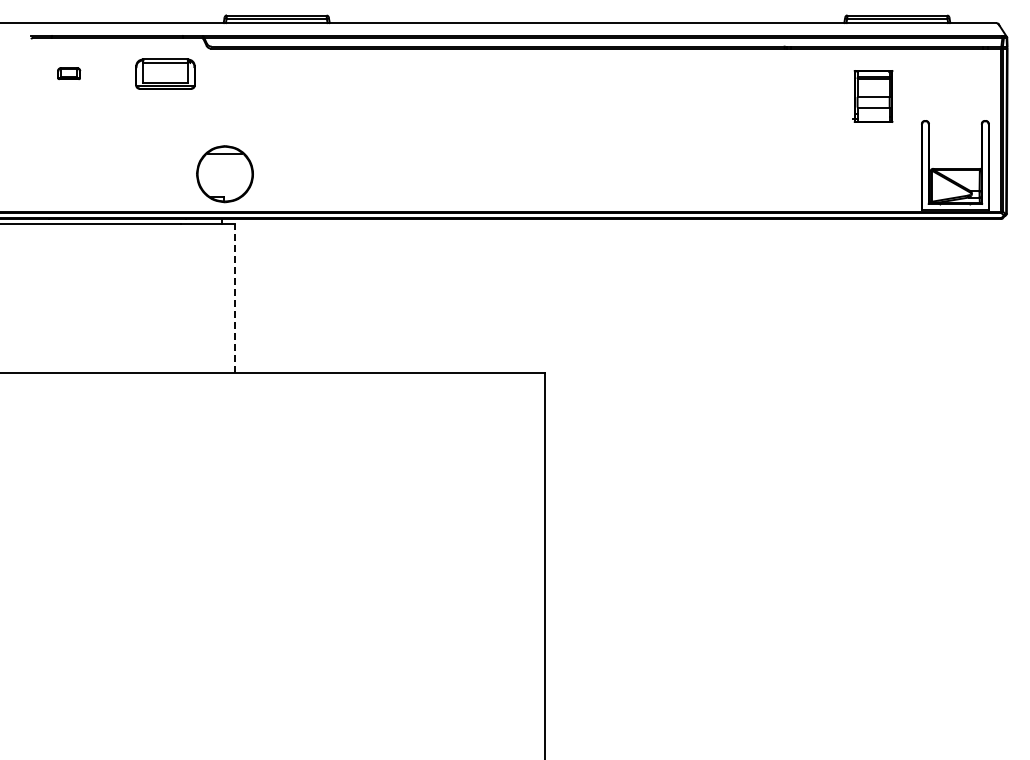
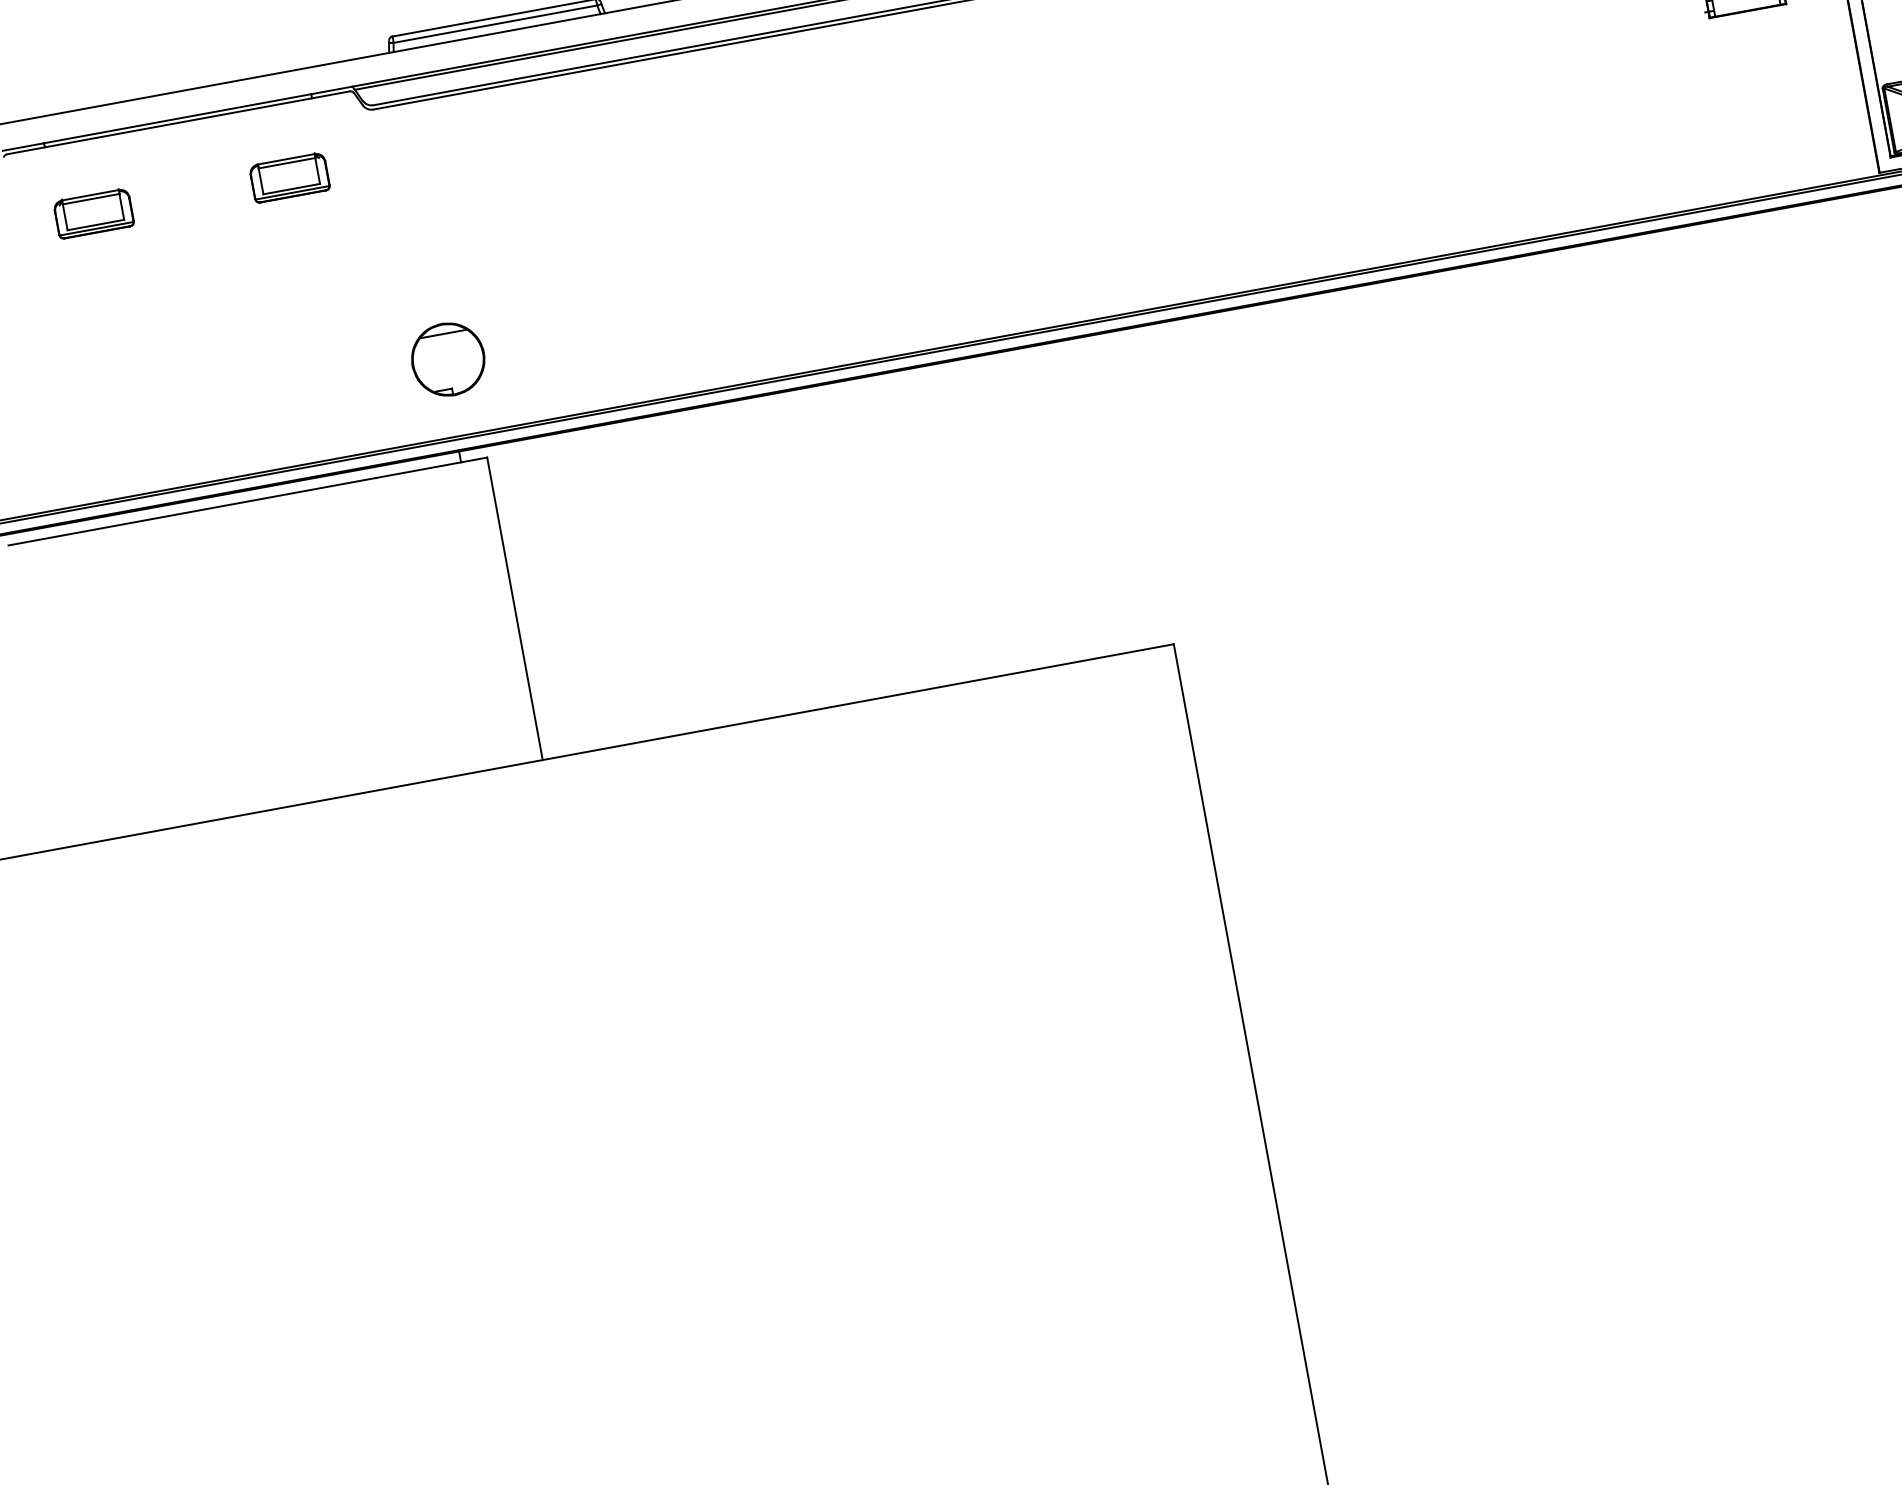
part: (68, 73) -> (92, 213), size x1.67
part: (165, 73) -> (289, 177), size x0.62
part: (224, 173) -> (446, 358), size x0.62
line: (235, 298) -> (515, 608), dashed -> solid

